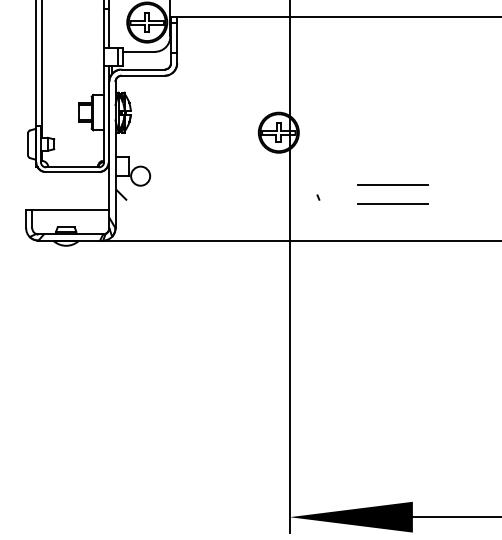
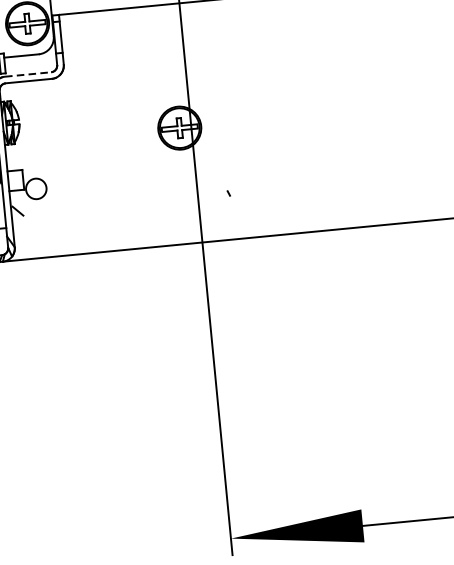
line: (143, 69) -> (28, 74), solid -> dashed
line: (392, 184) -> (306, 171), removed
line: (392, 203) -> (308, 192), removed

